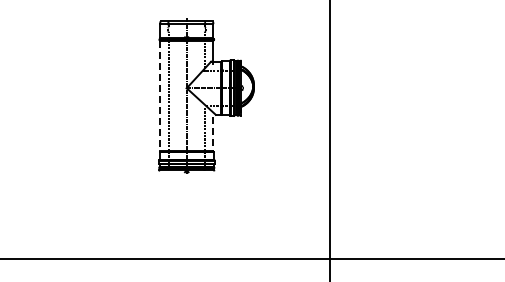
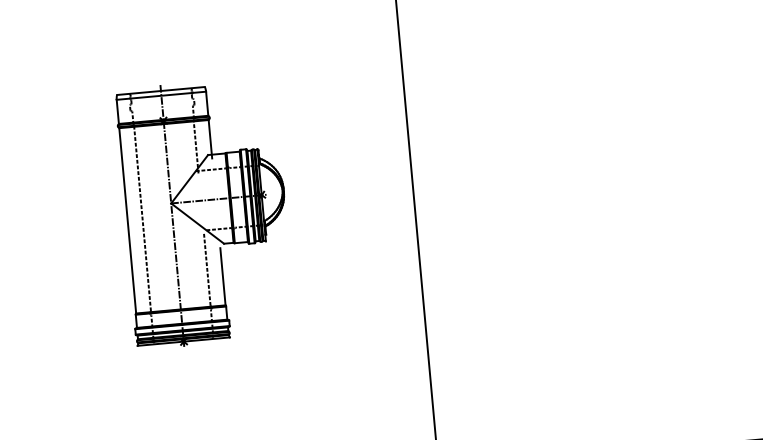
line: (160, 96) -> (128, 221), dashed -> solid
line: (213, 134) -> (223, 277), dashed -> solid

